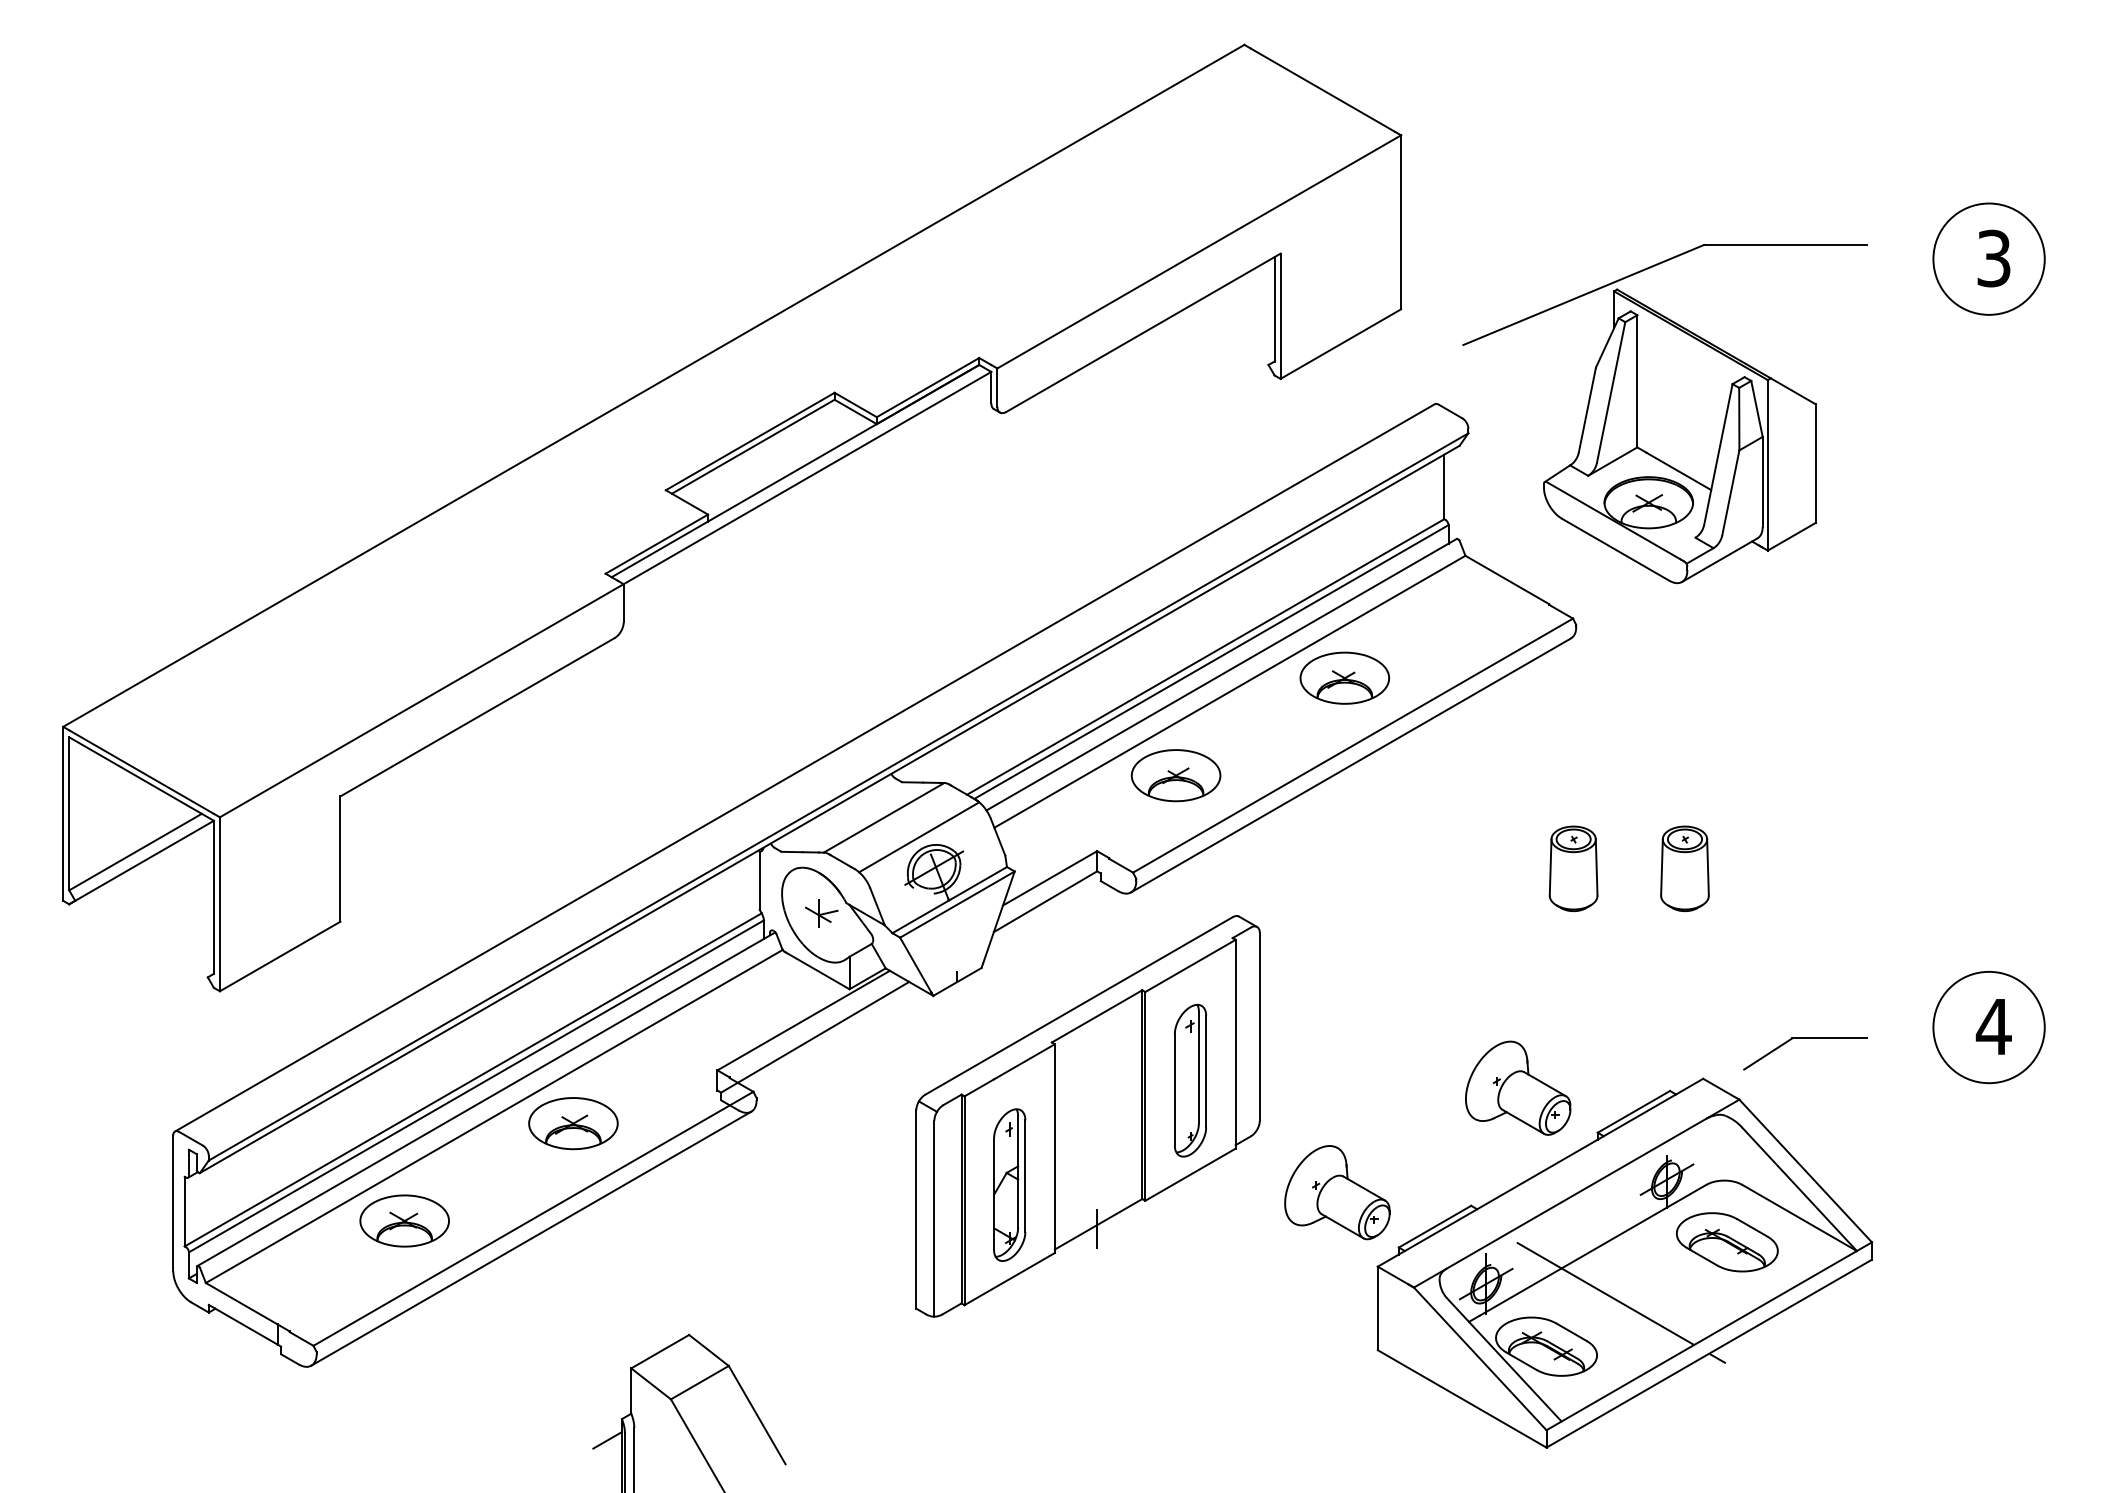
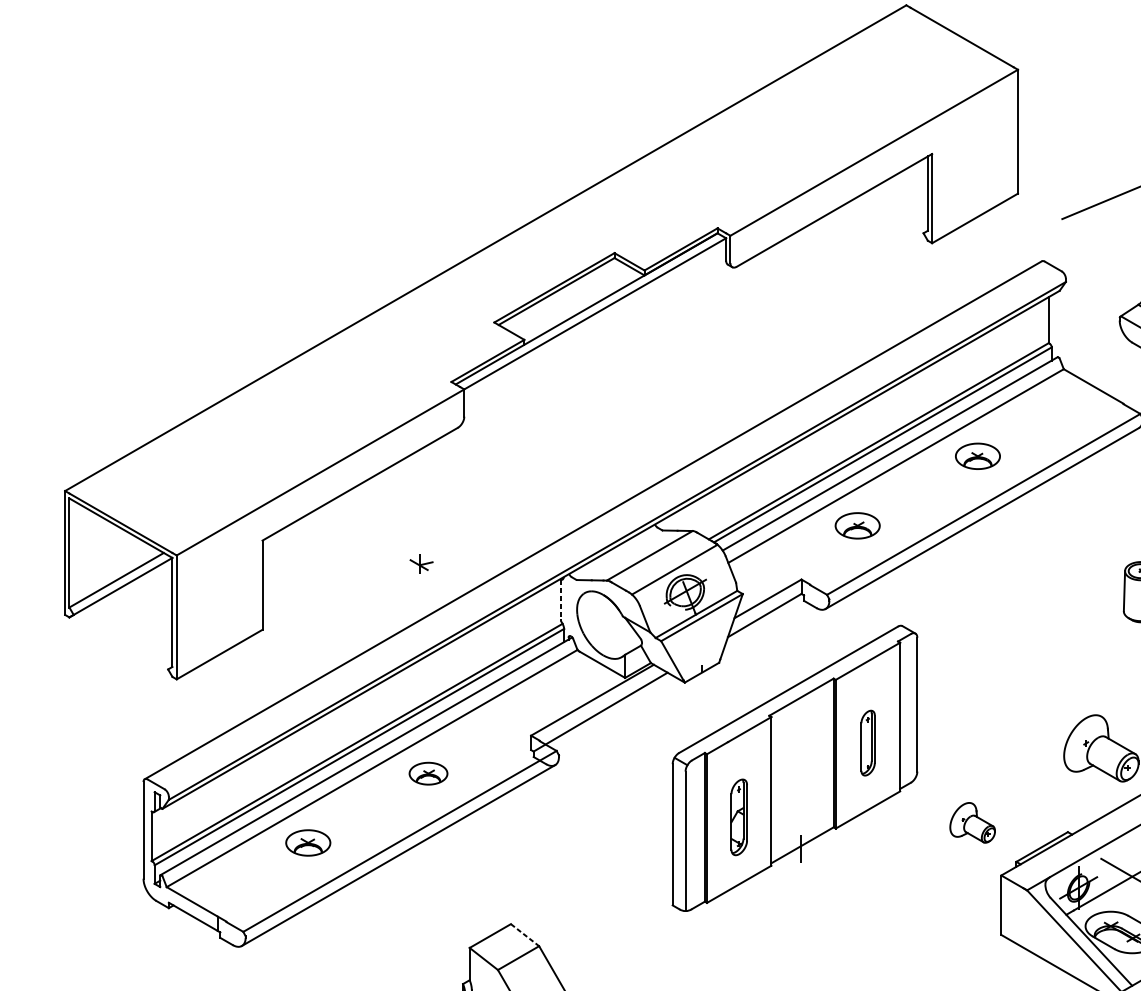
part: (1344, 677) -> (977, 455), size x0.7
part: (1175, 775) -> (857, 525), size x0.7
line: (759, 881) -> (561, 601), solid -> dashed
part: (821, 913) -> (421, 564), moved
part: (1190, 1080) -> (867, 742), size x0.6
part: (573, 1123) -> (428, 773), size x0.6
part: (1009, 1184) -> (739, 816), size x0.7
part: (1337, 1192) -> (972, 822), size x0.6
part: (404, 1220) -> (308, 842), size x0.7
line: (709, 1350) -> (525, 935), solid -> dashed

